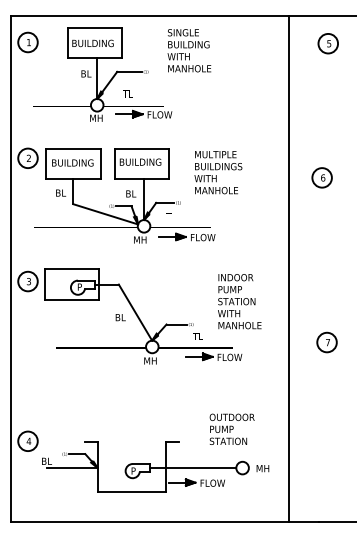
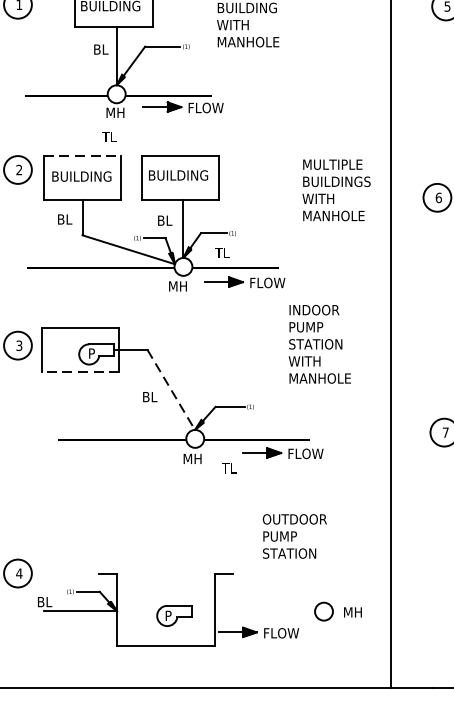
text: (127, 93) -> (108, 135), moved
line: (73, 148) -> (82, 155), solid -> dashed
text: (218, 172) -> (336, 190), moved
line: (71, 299) -> (79, 371), solid -> dashed
text: (239, 301) -> (319, 344), moved
line: (135, 312) -> (171, 389), solid -> dashed
text: (197, 336) -> (228, 468), moved
text: (231, 428) -> (293, 535), moved
line: (193, 467) -> (253, 610), removed

